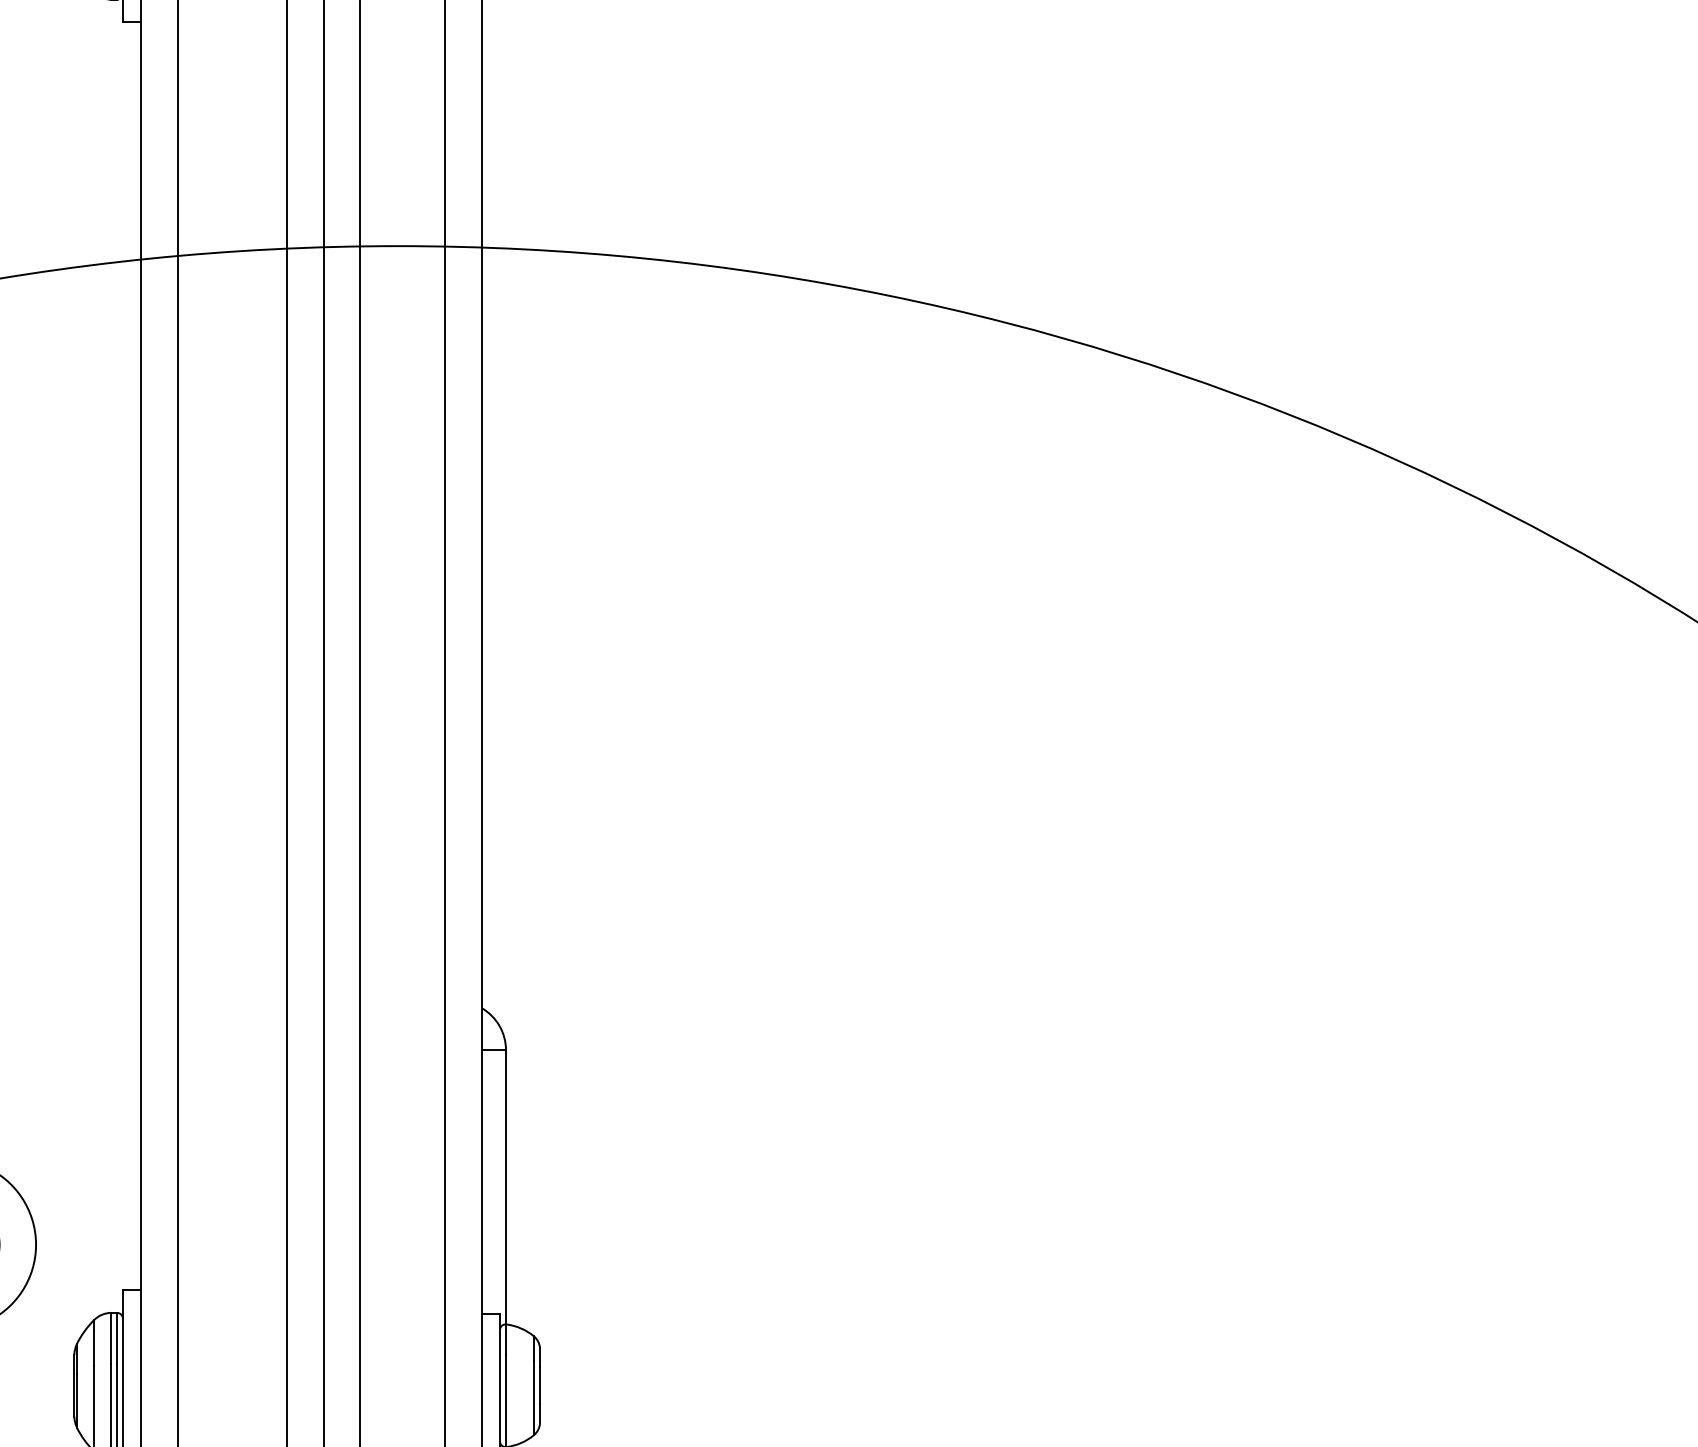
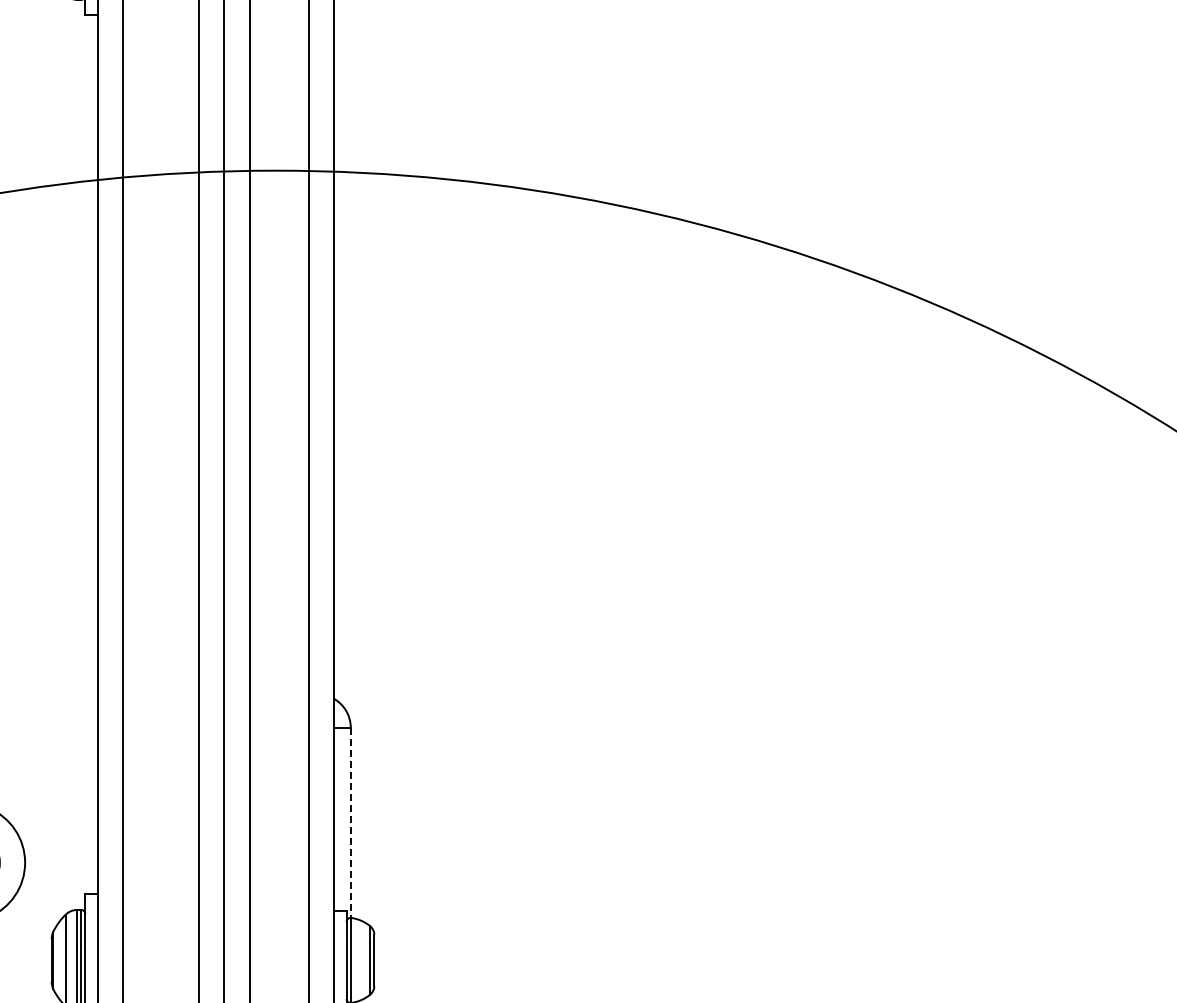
line: (505, 1188) -> (350, 823), solid -> dashed

